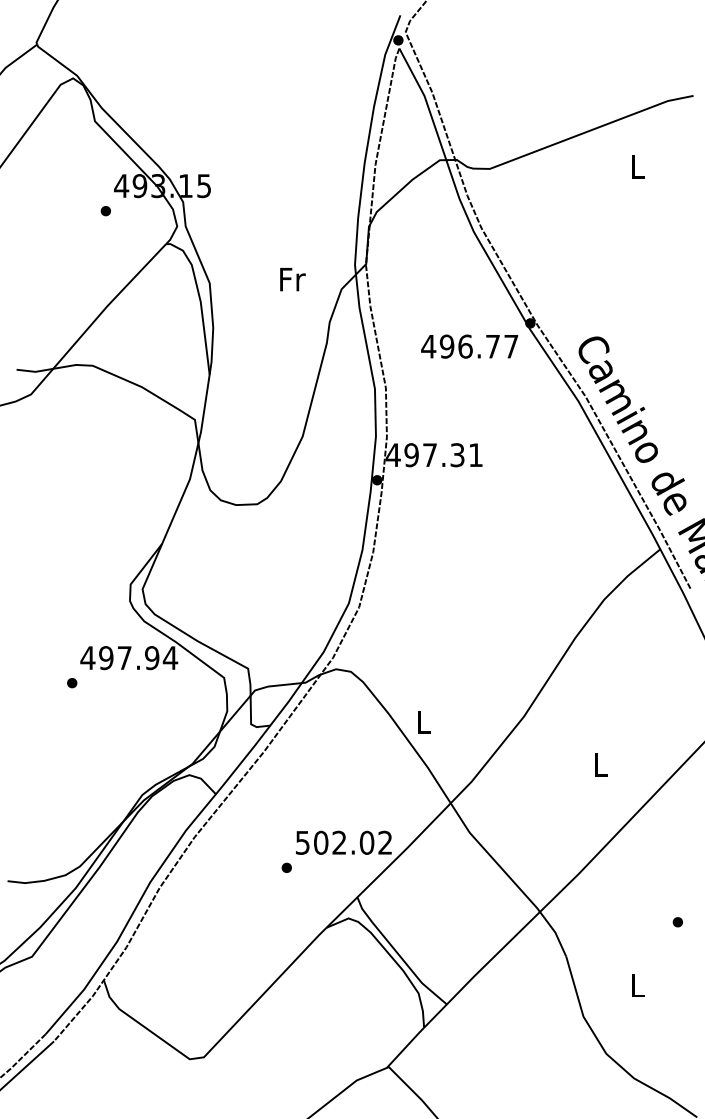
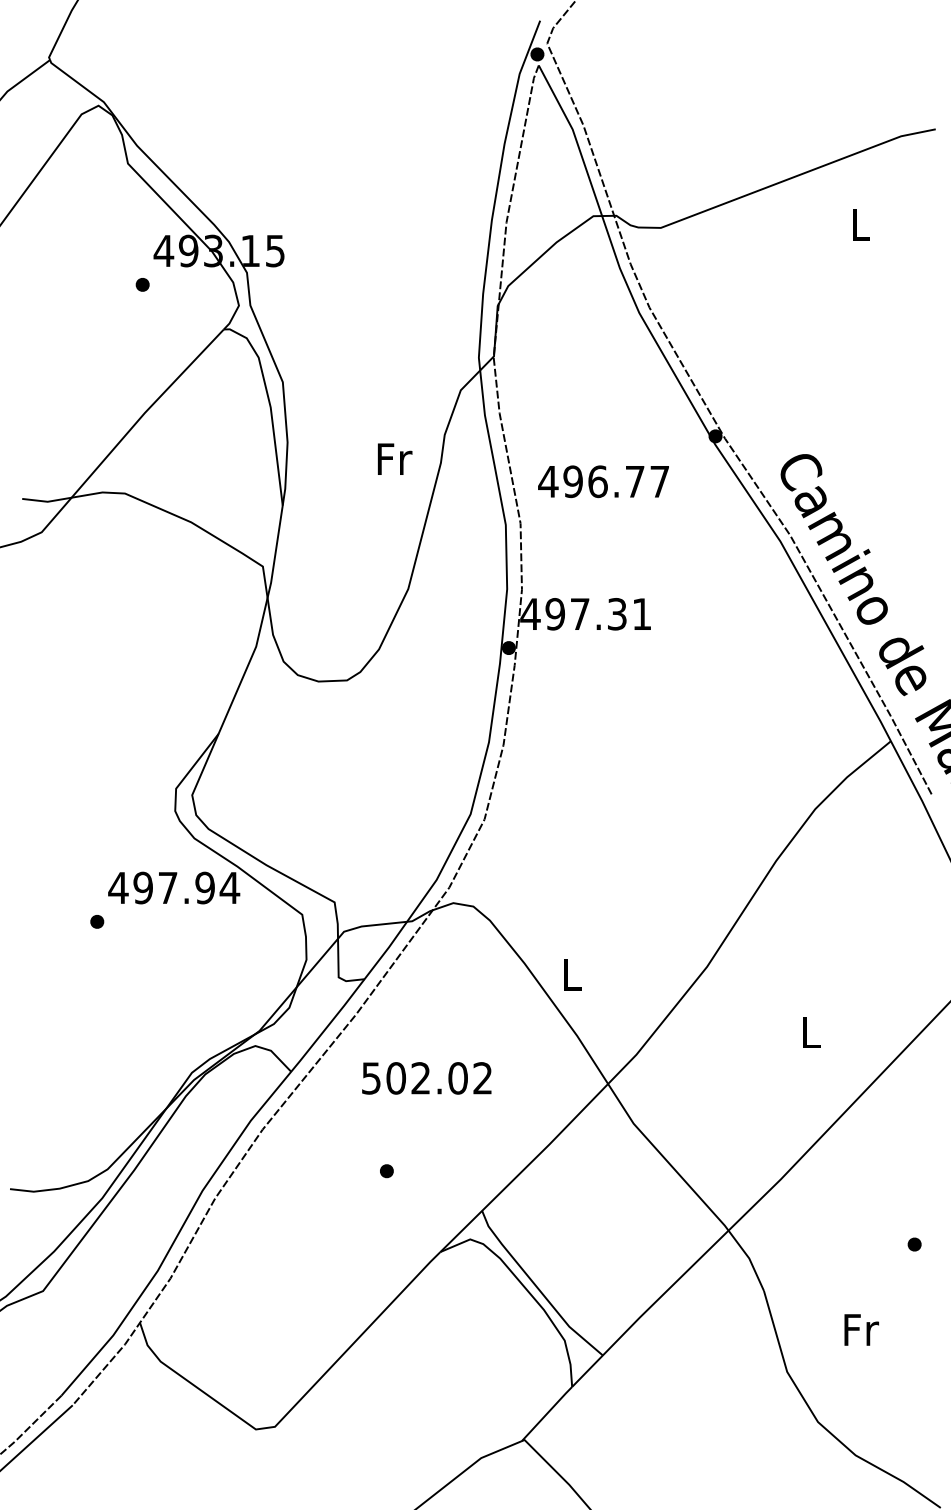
text: (293, 279) -> (395, 458), moved
text: (469, 346) -> (603, 481), moved
text: (343, 842) -> (426, 1078), moved
text: (638, 985) -> (861, 1329), L -> Fr

